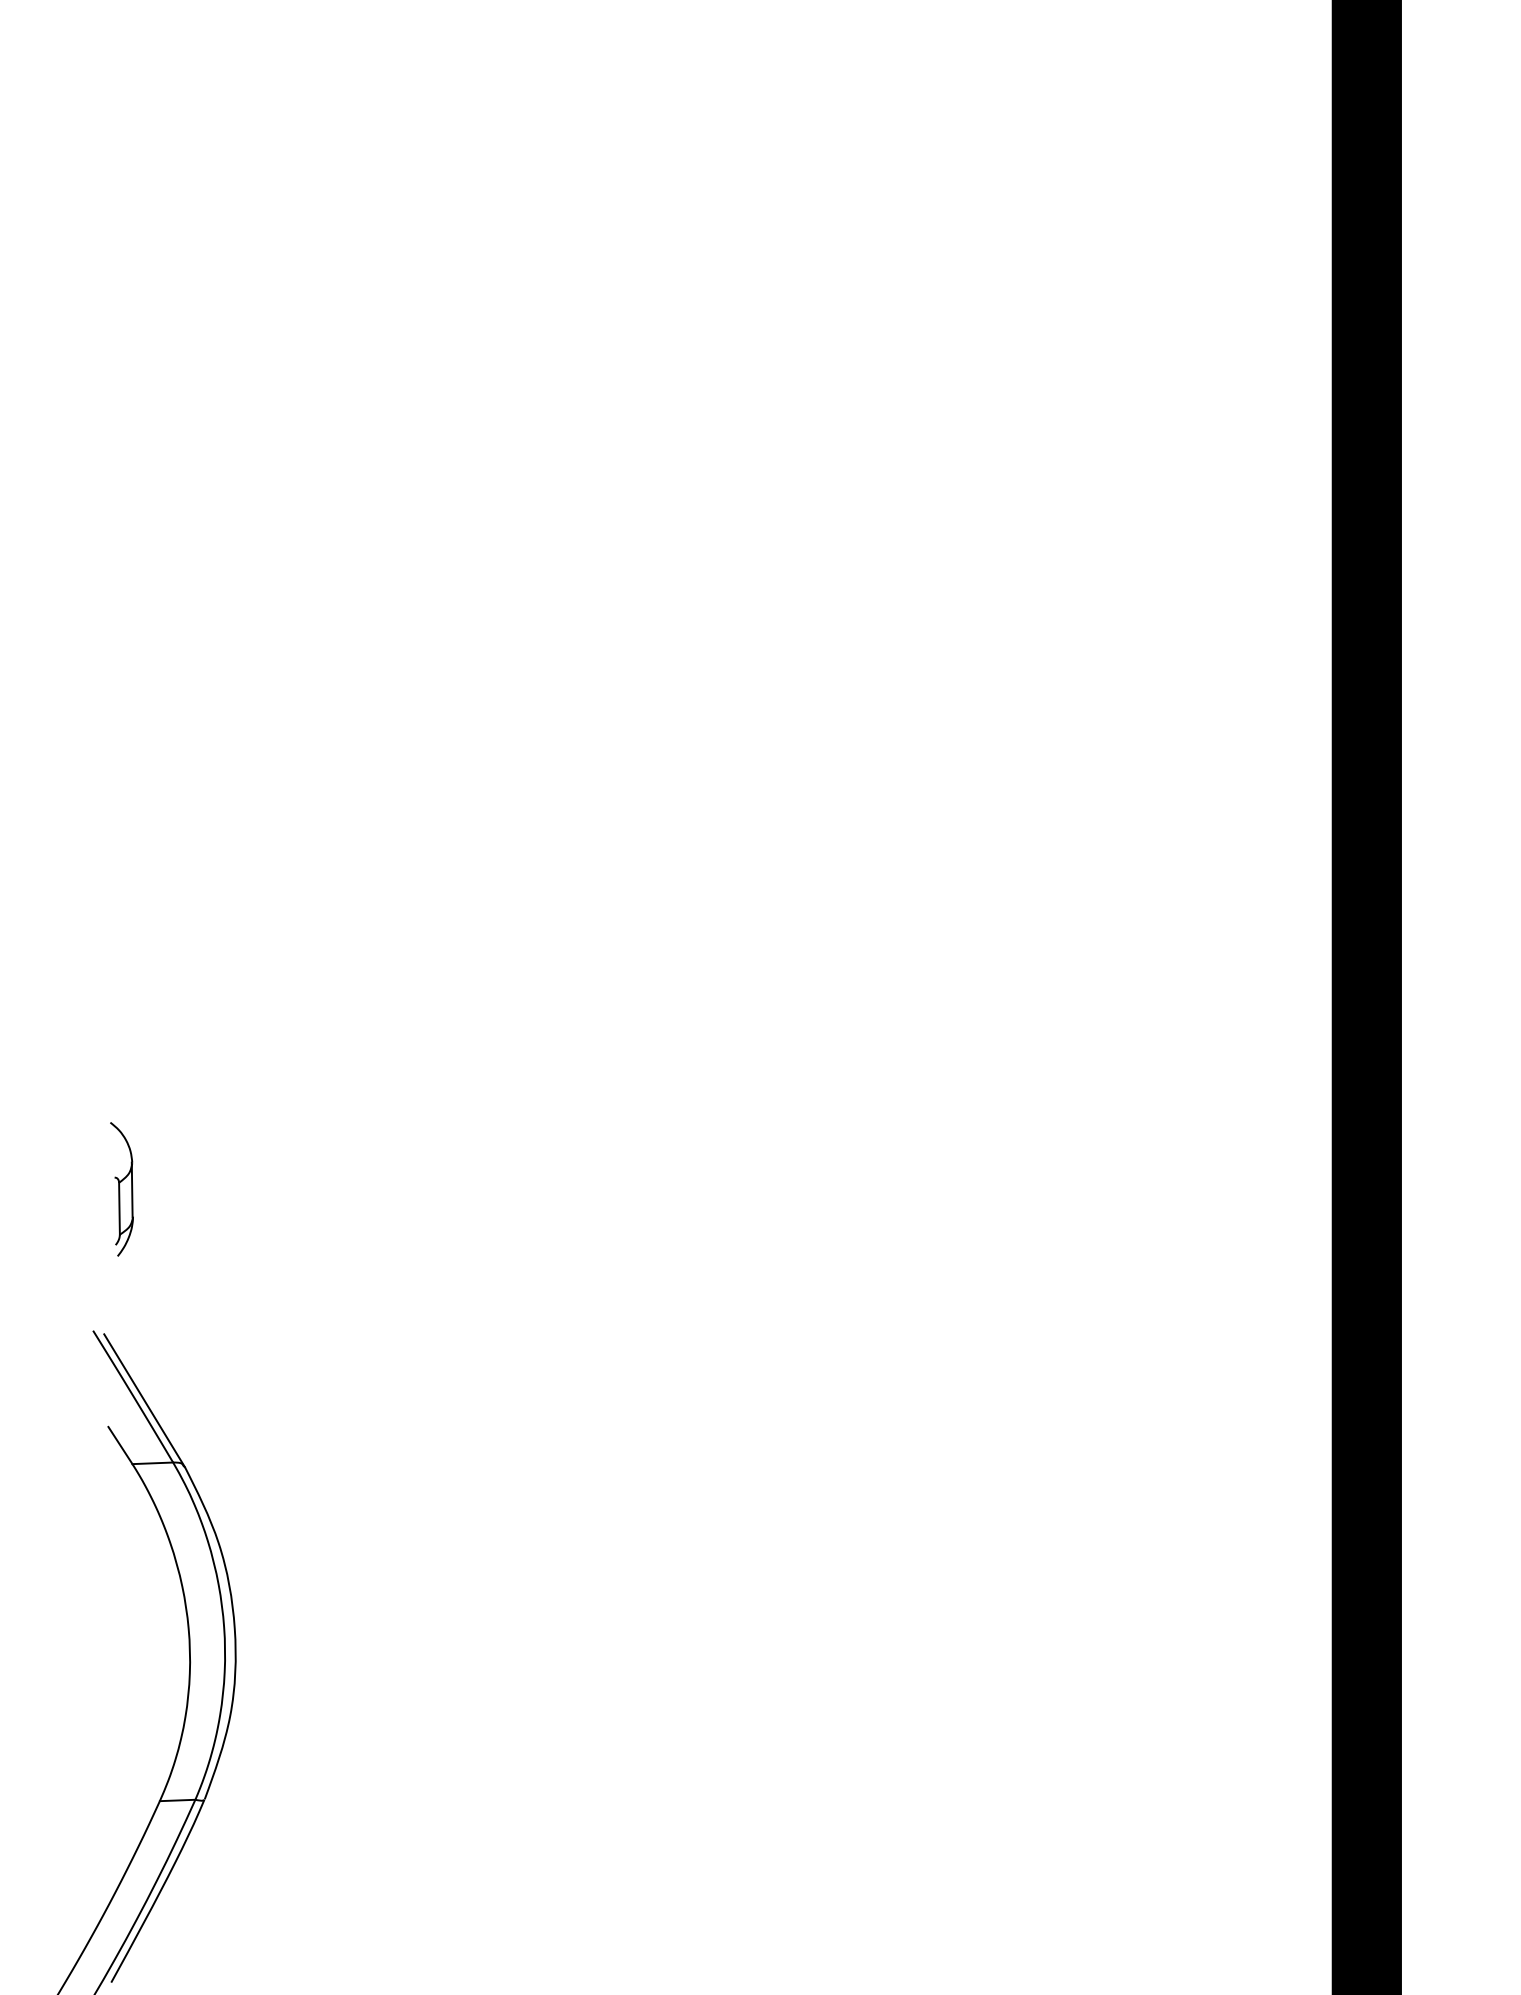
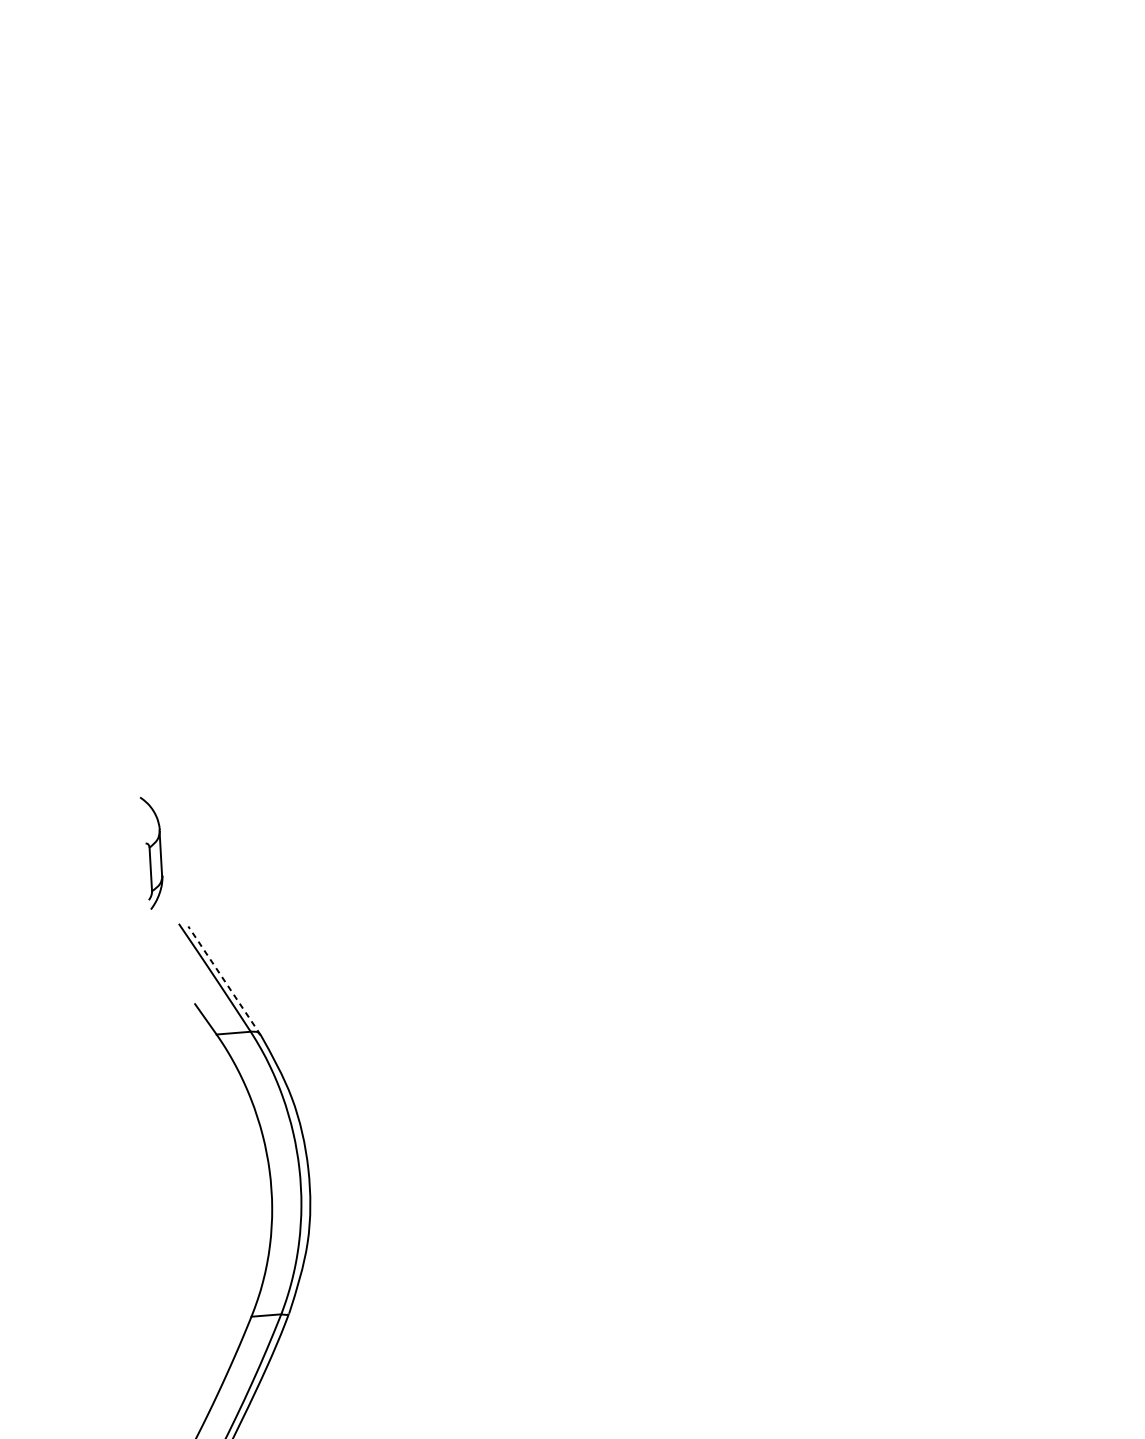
part: (121, 1189) -> (151, 853), moved
line: (144, 1400) -> (224, 980), solid -> dashed

